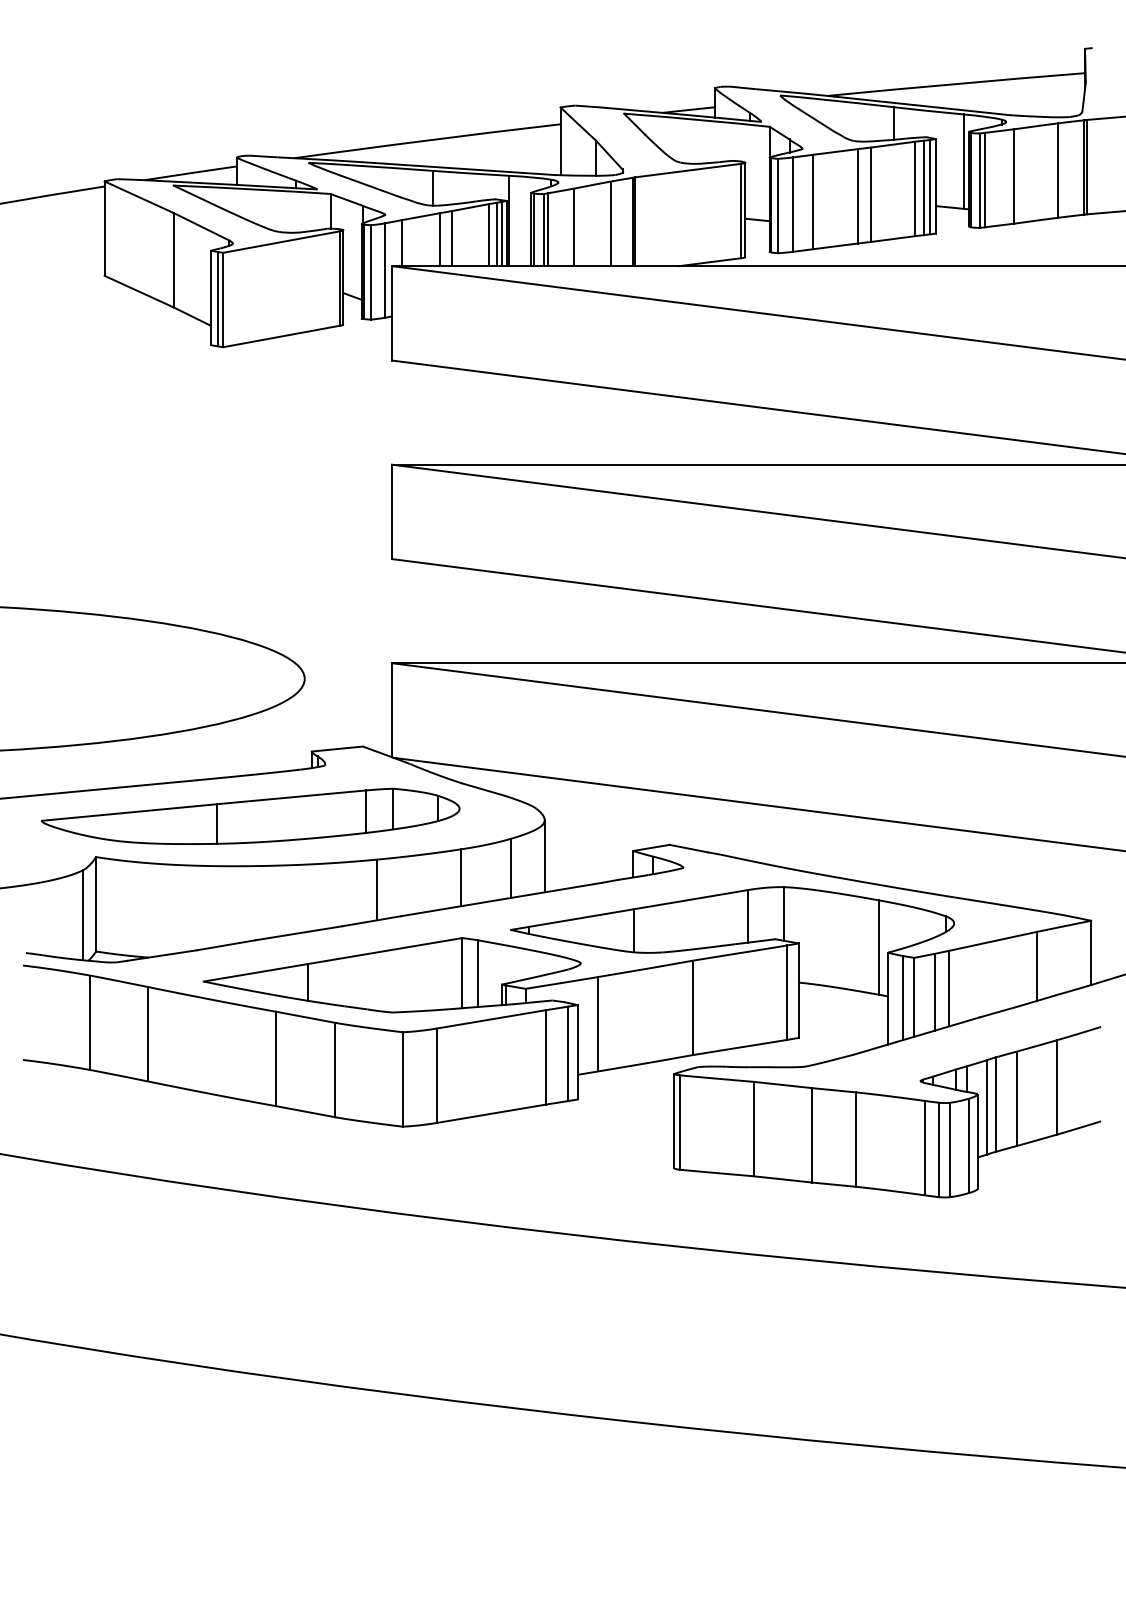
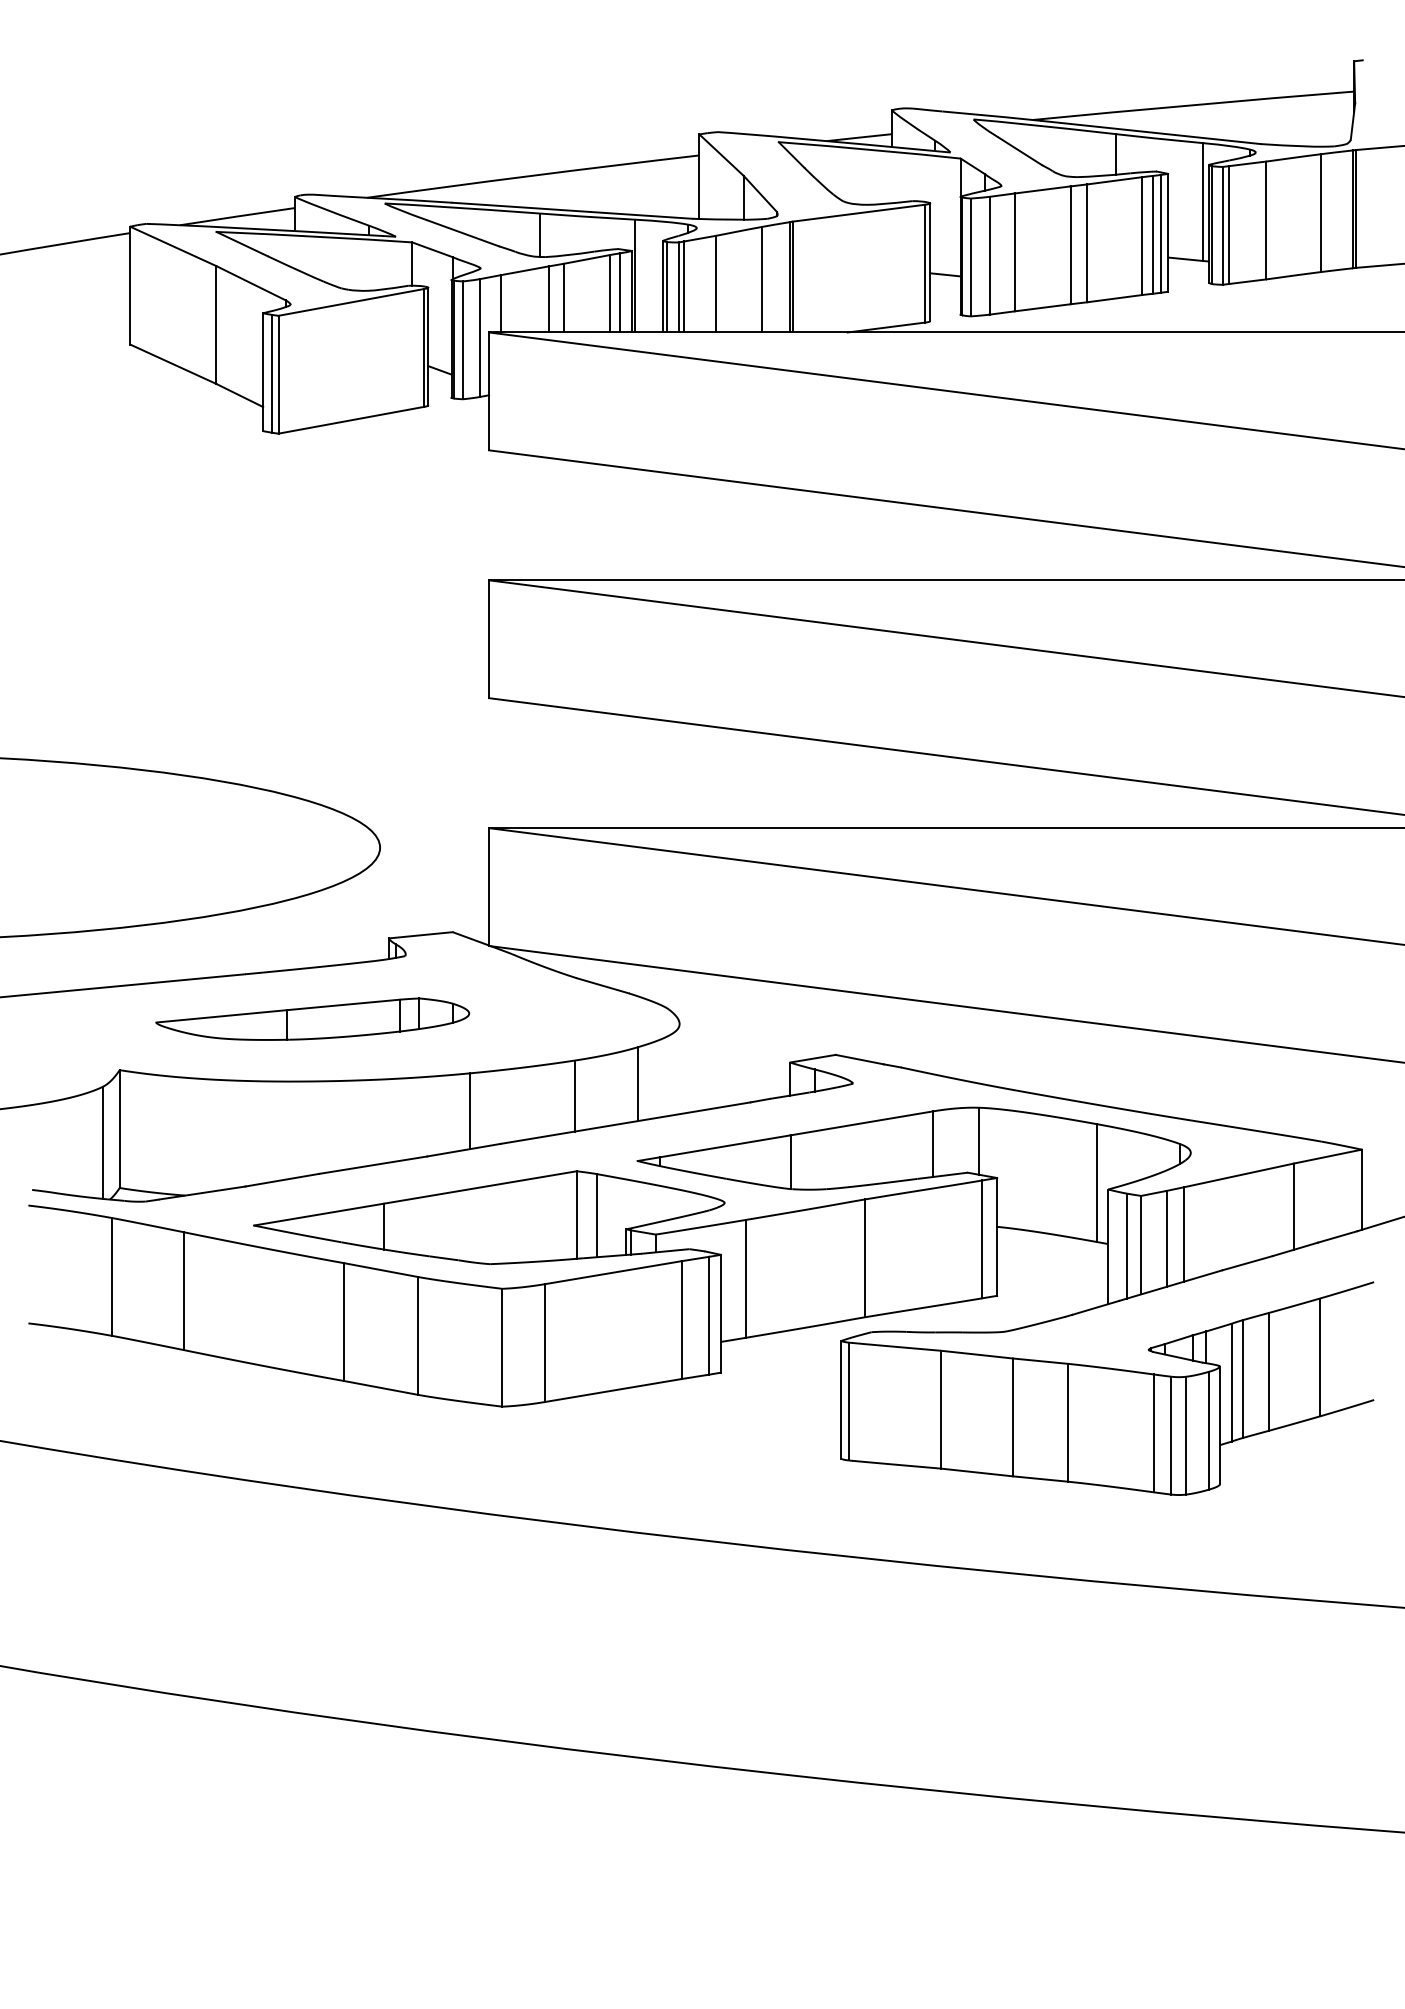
line: (502, 234) -> (626, 292), removed
part: (250, 815) -> (312, 1018), size x0.6
line: (544, 856) -> (679, 1069), removed

